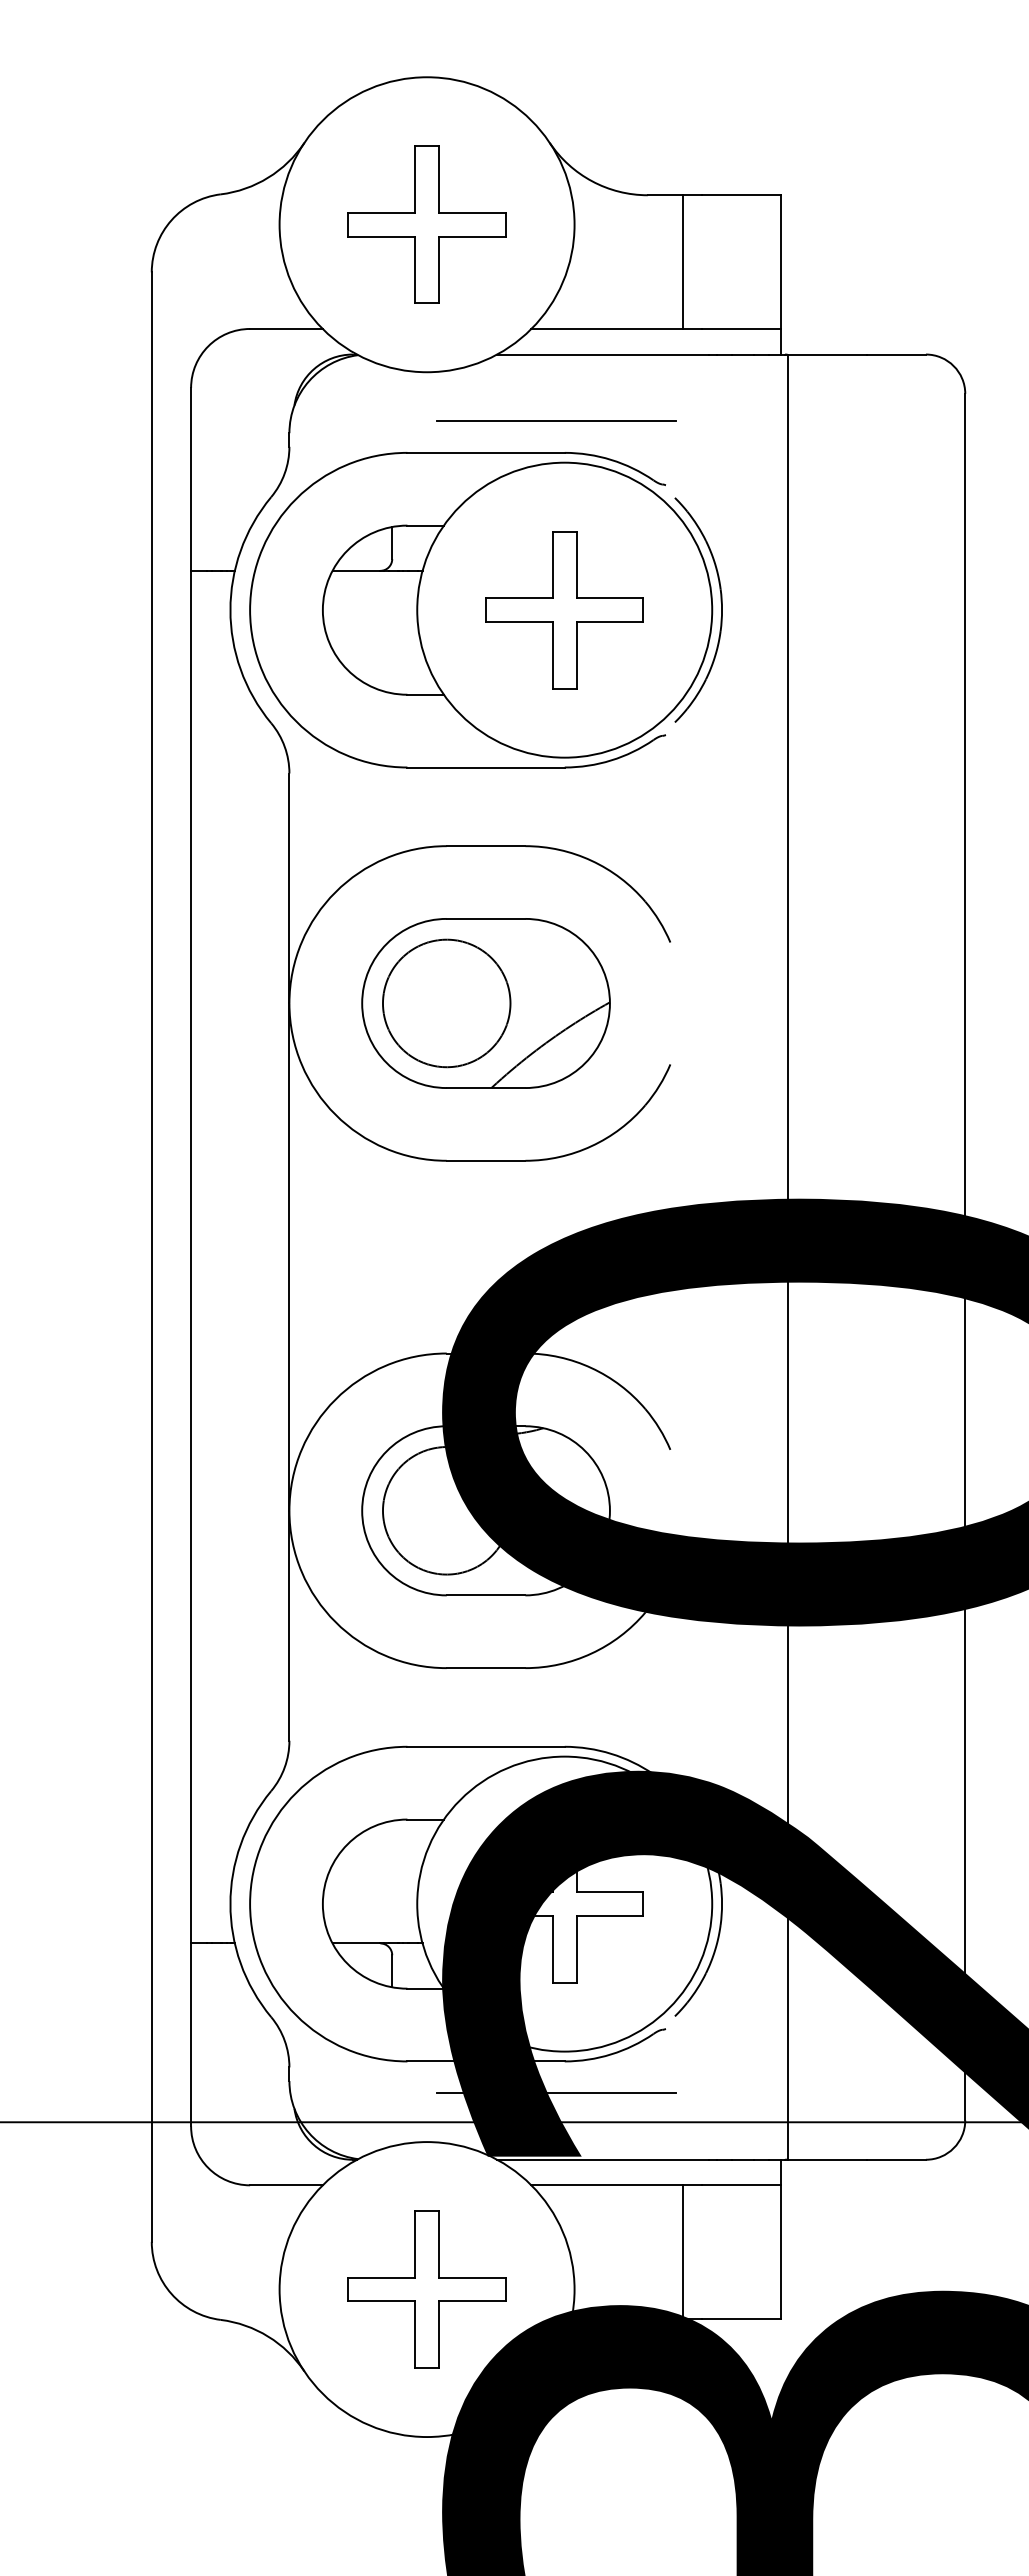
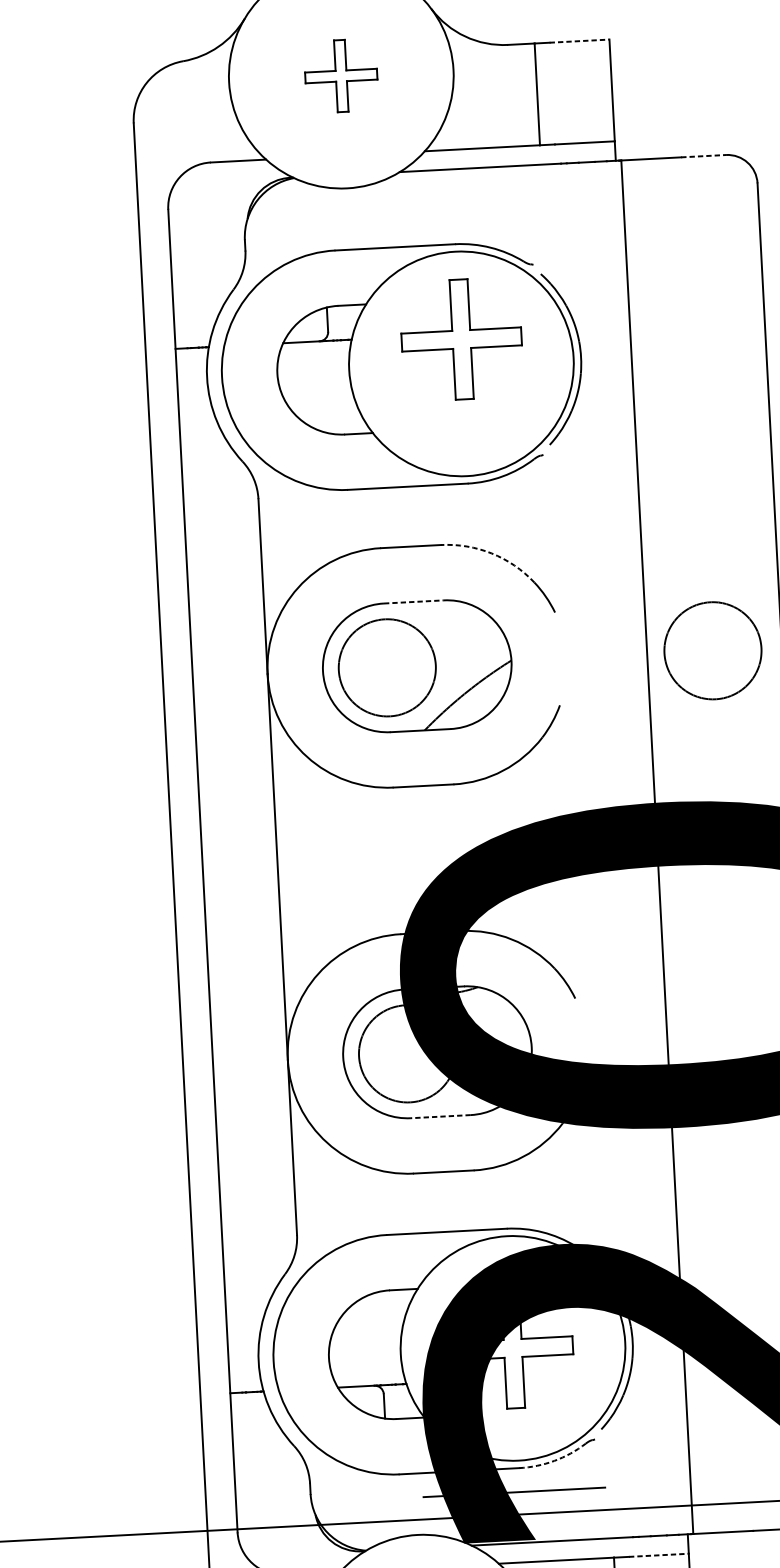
line: (742, 195) -> (580, 41), solid -> dashed
part: (426, 224) -> (340, 75), size x0.6
line: (896, 354) -> (703, 156), solid -> dashed
line: (556, 421) -> (447, 220), removed
part: (564, 610) -> (461, 339), moved
arc: (591, 860) -> (491, 553), solid -> dashed
line: (486, 918) -> (414, 601), solid -> dashed
part: (874, 1003) -> (712, 650), added
line: (485, 1595) -> (440, 1116), solid -> dashed
arc: (611, 2054) -> (554, 1460), solid -> dashed
line: (742, 2185) -> (659, 1555), solid -> dashed

